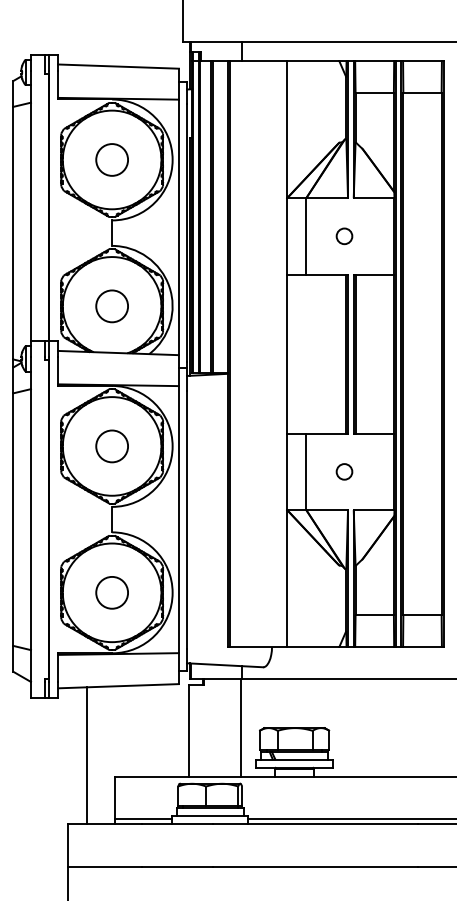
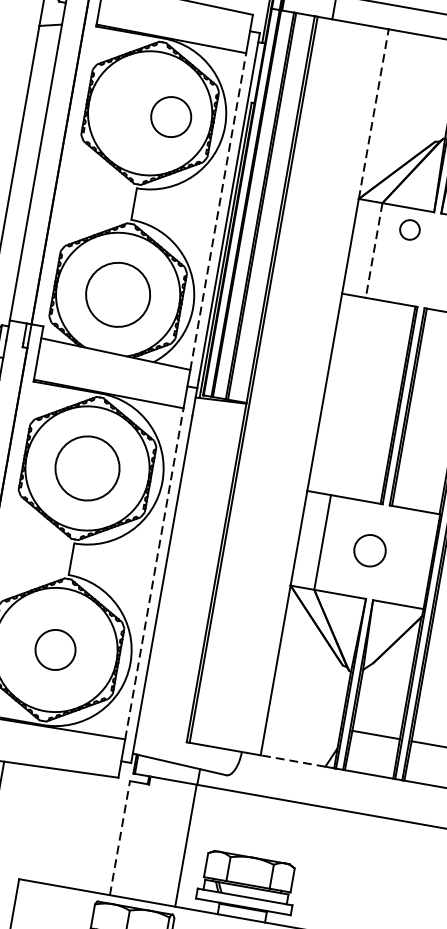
line: (287, 129) -> (374, 113), solid -> dashed
circle: (111, 159) -> (170, 116), moved
line: (179, 227) -> (218, 211), solid -> dashed
line: (306, 236) -> (374, 250), solid -> dashed
circle: (344, 236) -> (409, 230), moved
circle: (112, 306) -> (118, 295), size x1.6
circle: (112, 446) -> (87, 468), size x1.6
circle: (344, 471) -> (370, 550), size x1.6
line: (179, 519) -> (155, 573), solid -> dashed
line: (312, 646) -> (292, 760), solid -> dashed
line: (188, 730) -> (120, 837), solid -> dashed

